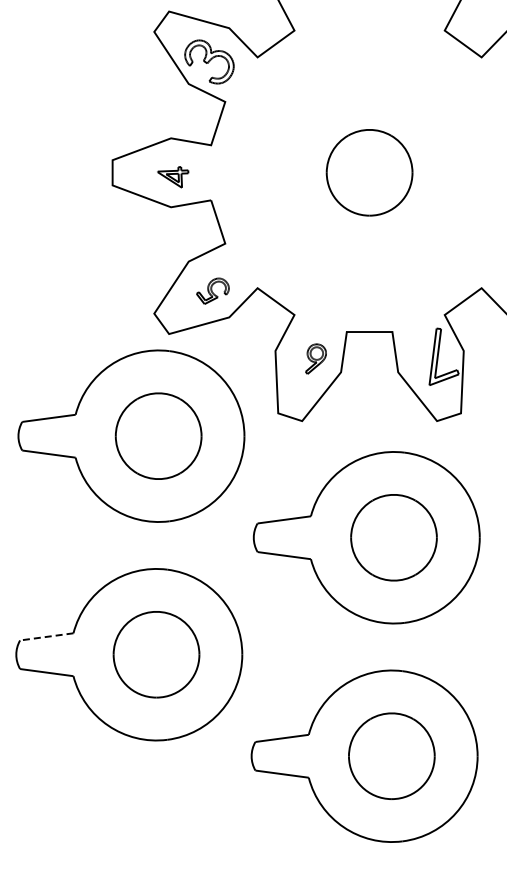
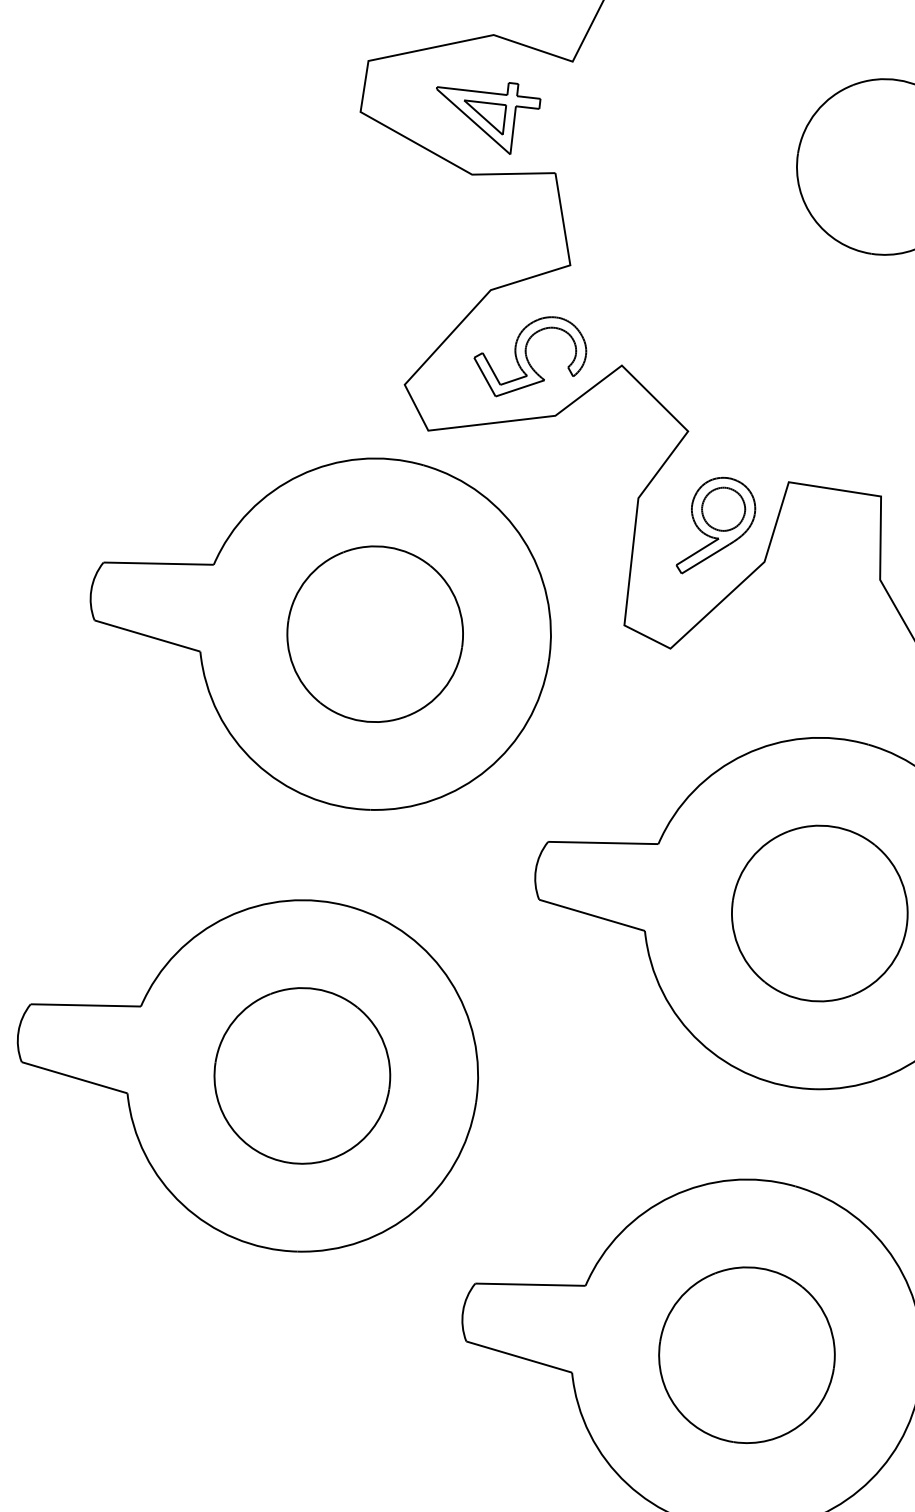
part: (172, 177) -> (484, 114), size x1.67
part: (212, 291) -> (529, 358), size x1.67
part: (315, 358) -> (717, 526), size x1.67
line: (46, 636) -> (85, 1004), dashed -> solid

